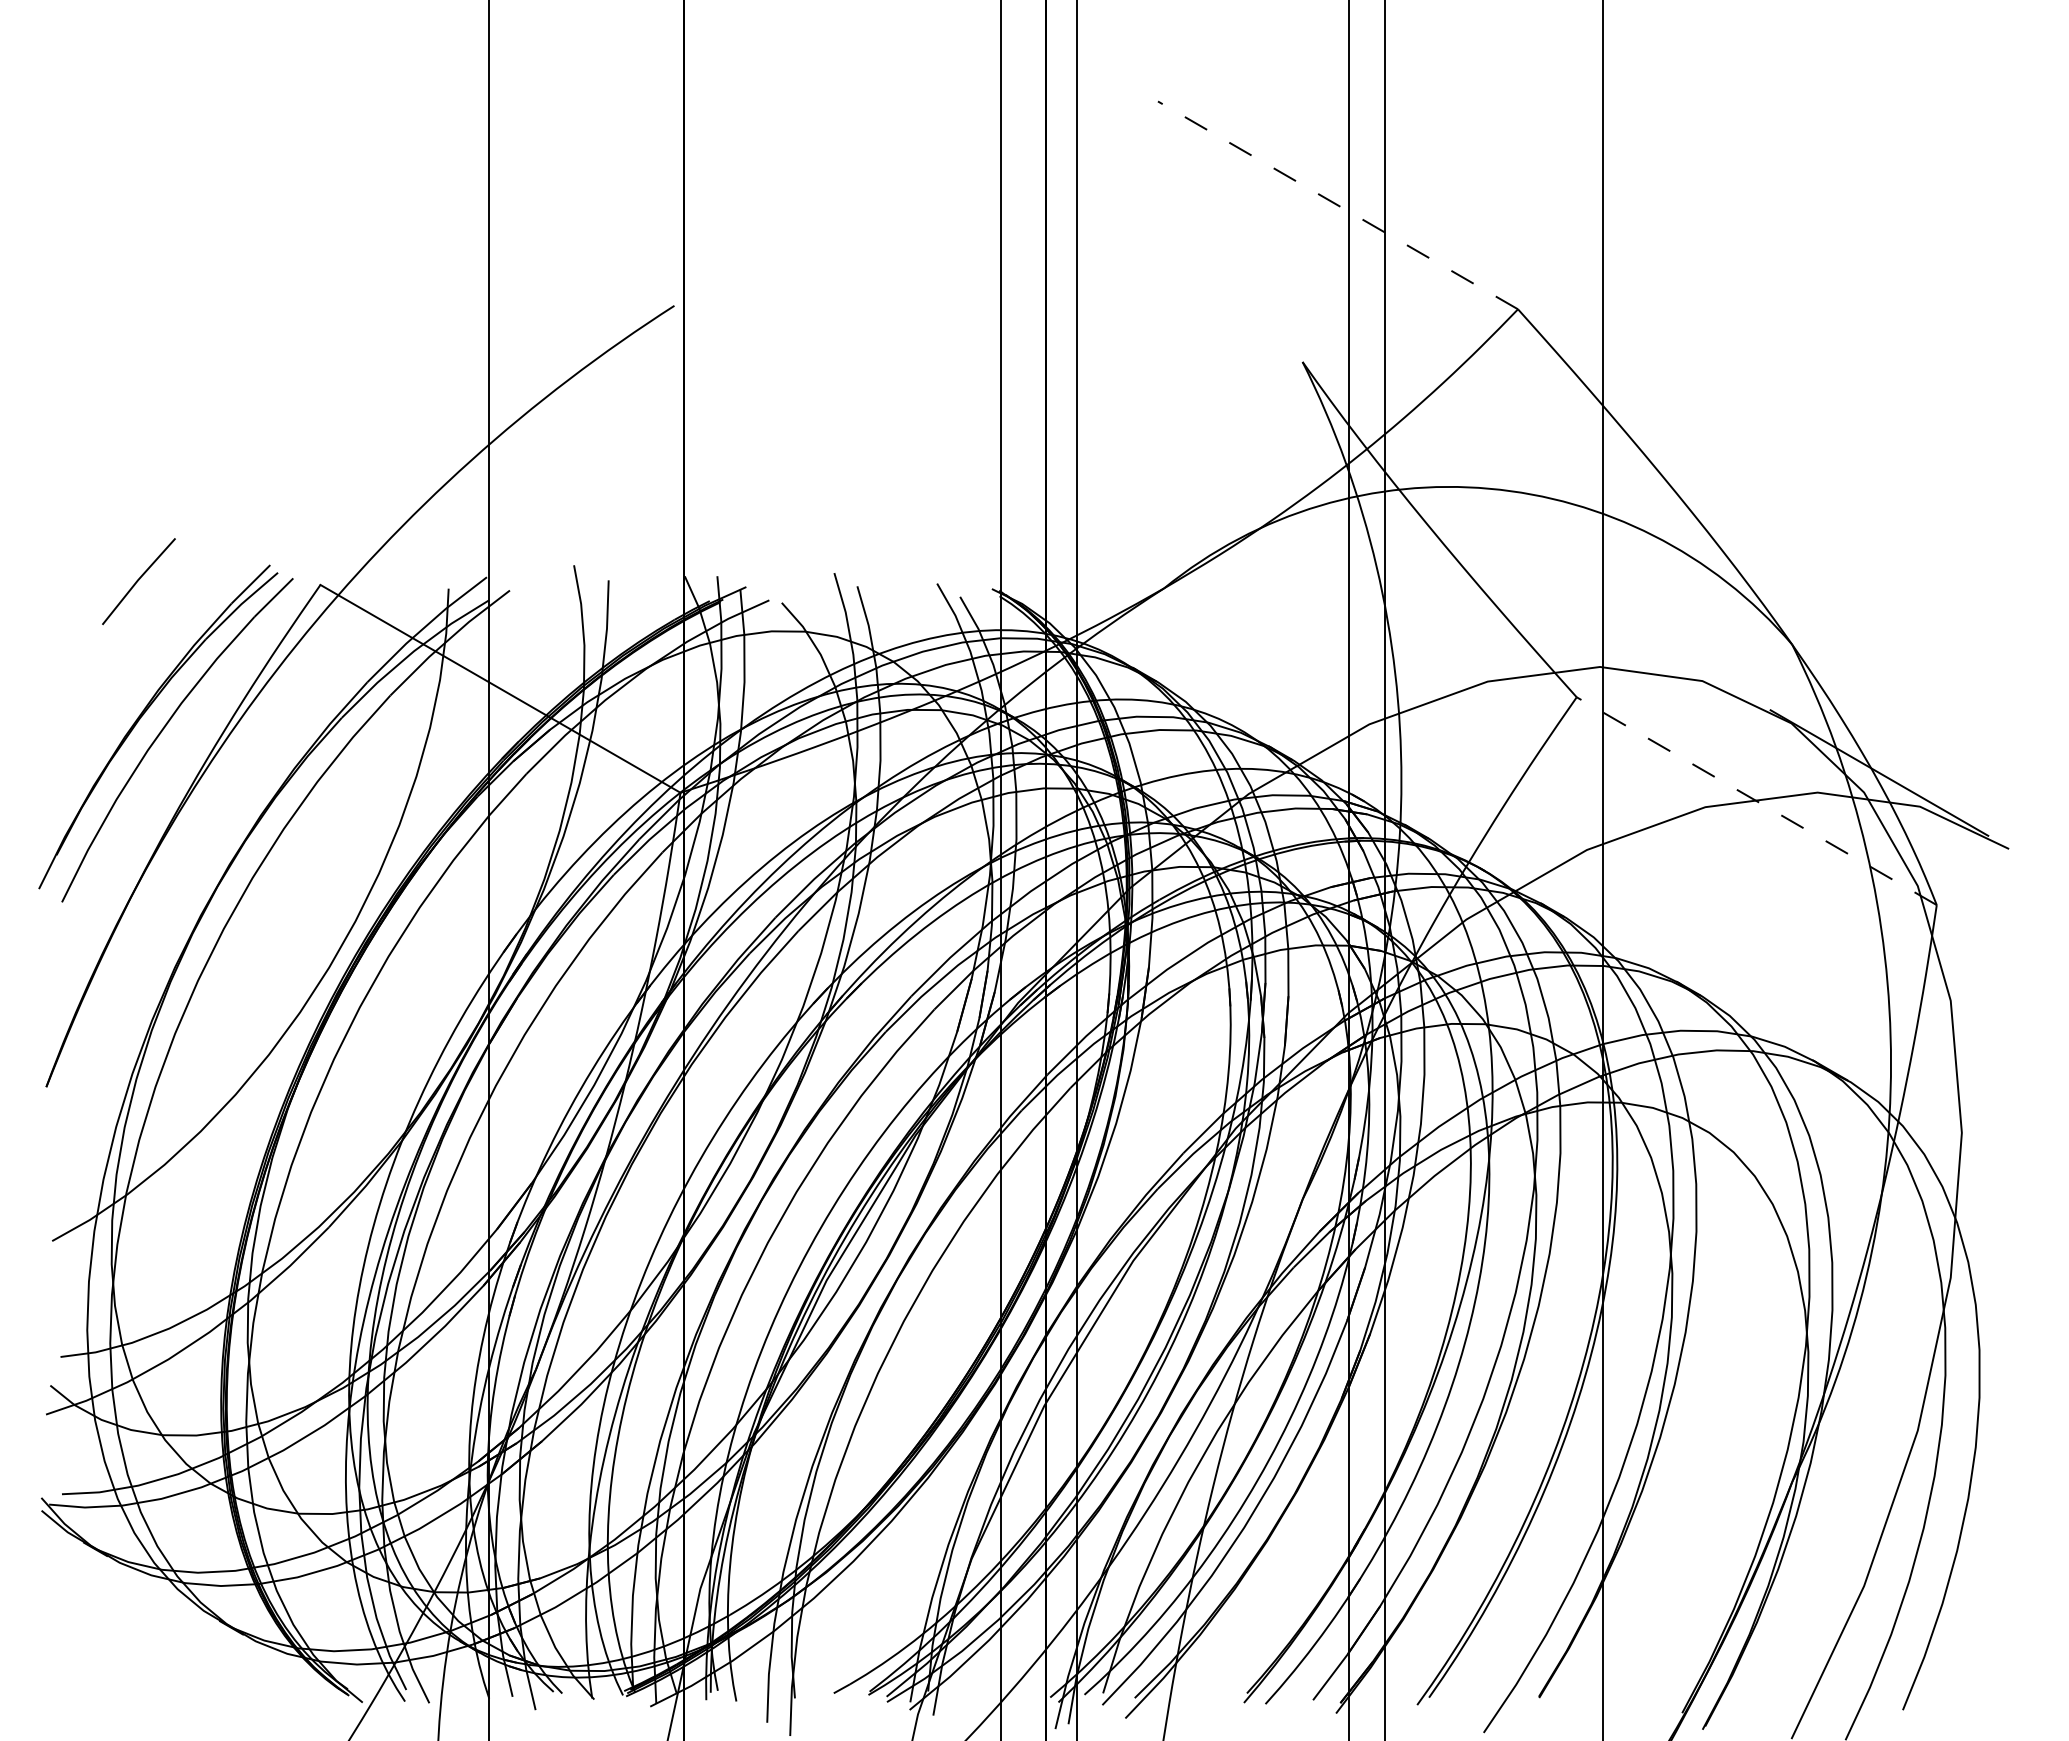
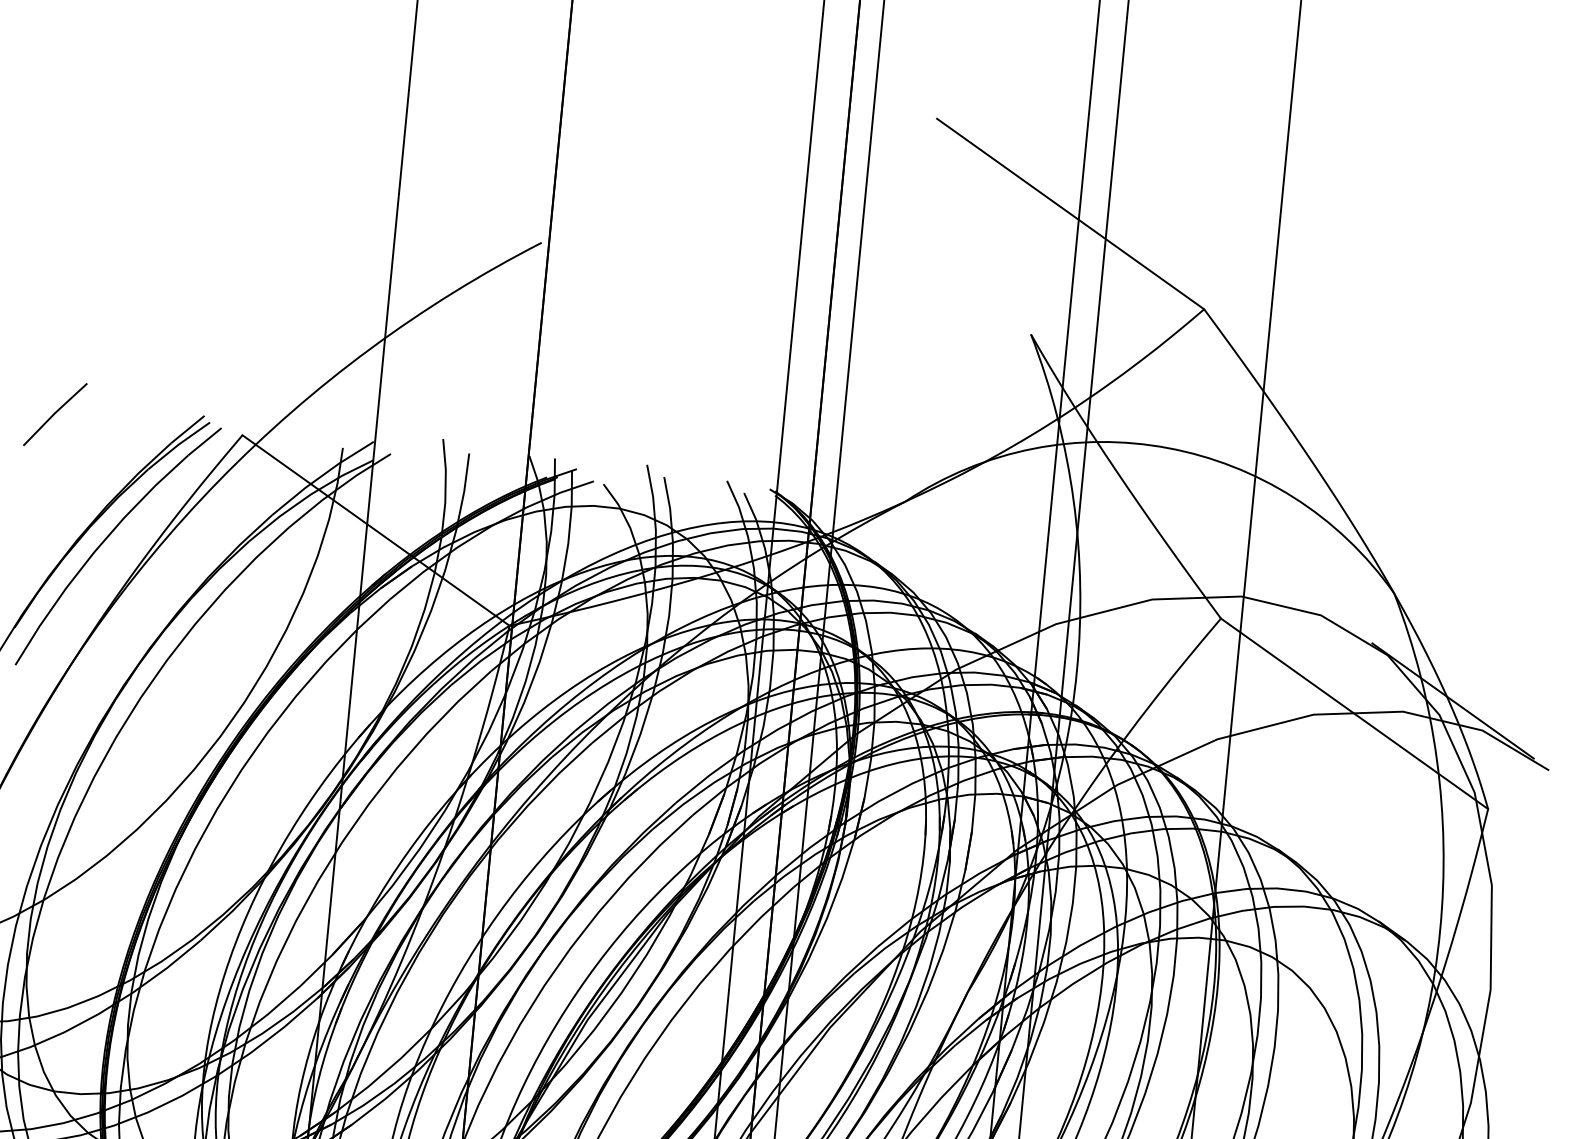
line: (1338, 205) -> (1071, 214), dashed -> solid
line: (138, 581) -> (54, 414), moved
line: (1756, 801) -> (1354, 714), dashed -> solid

